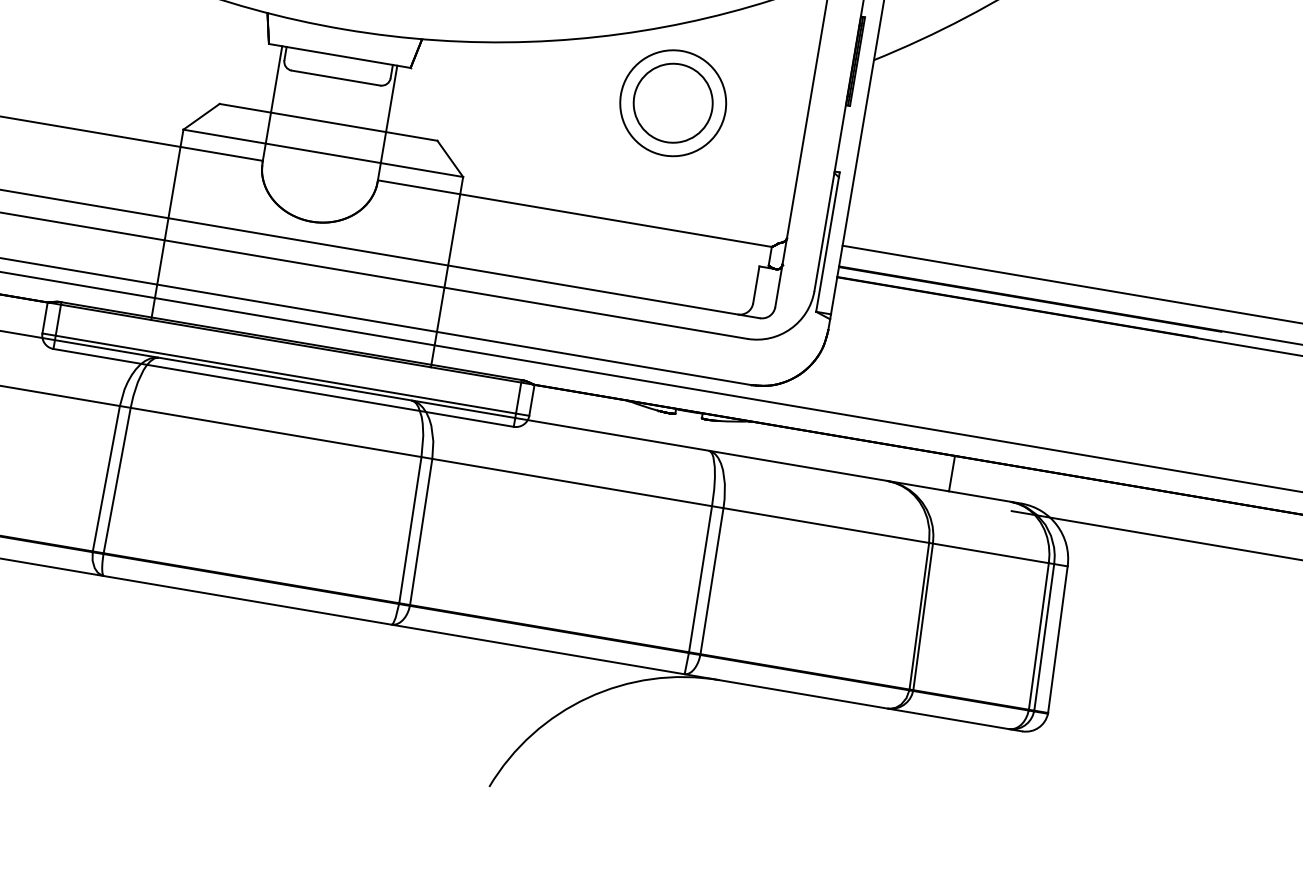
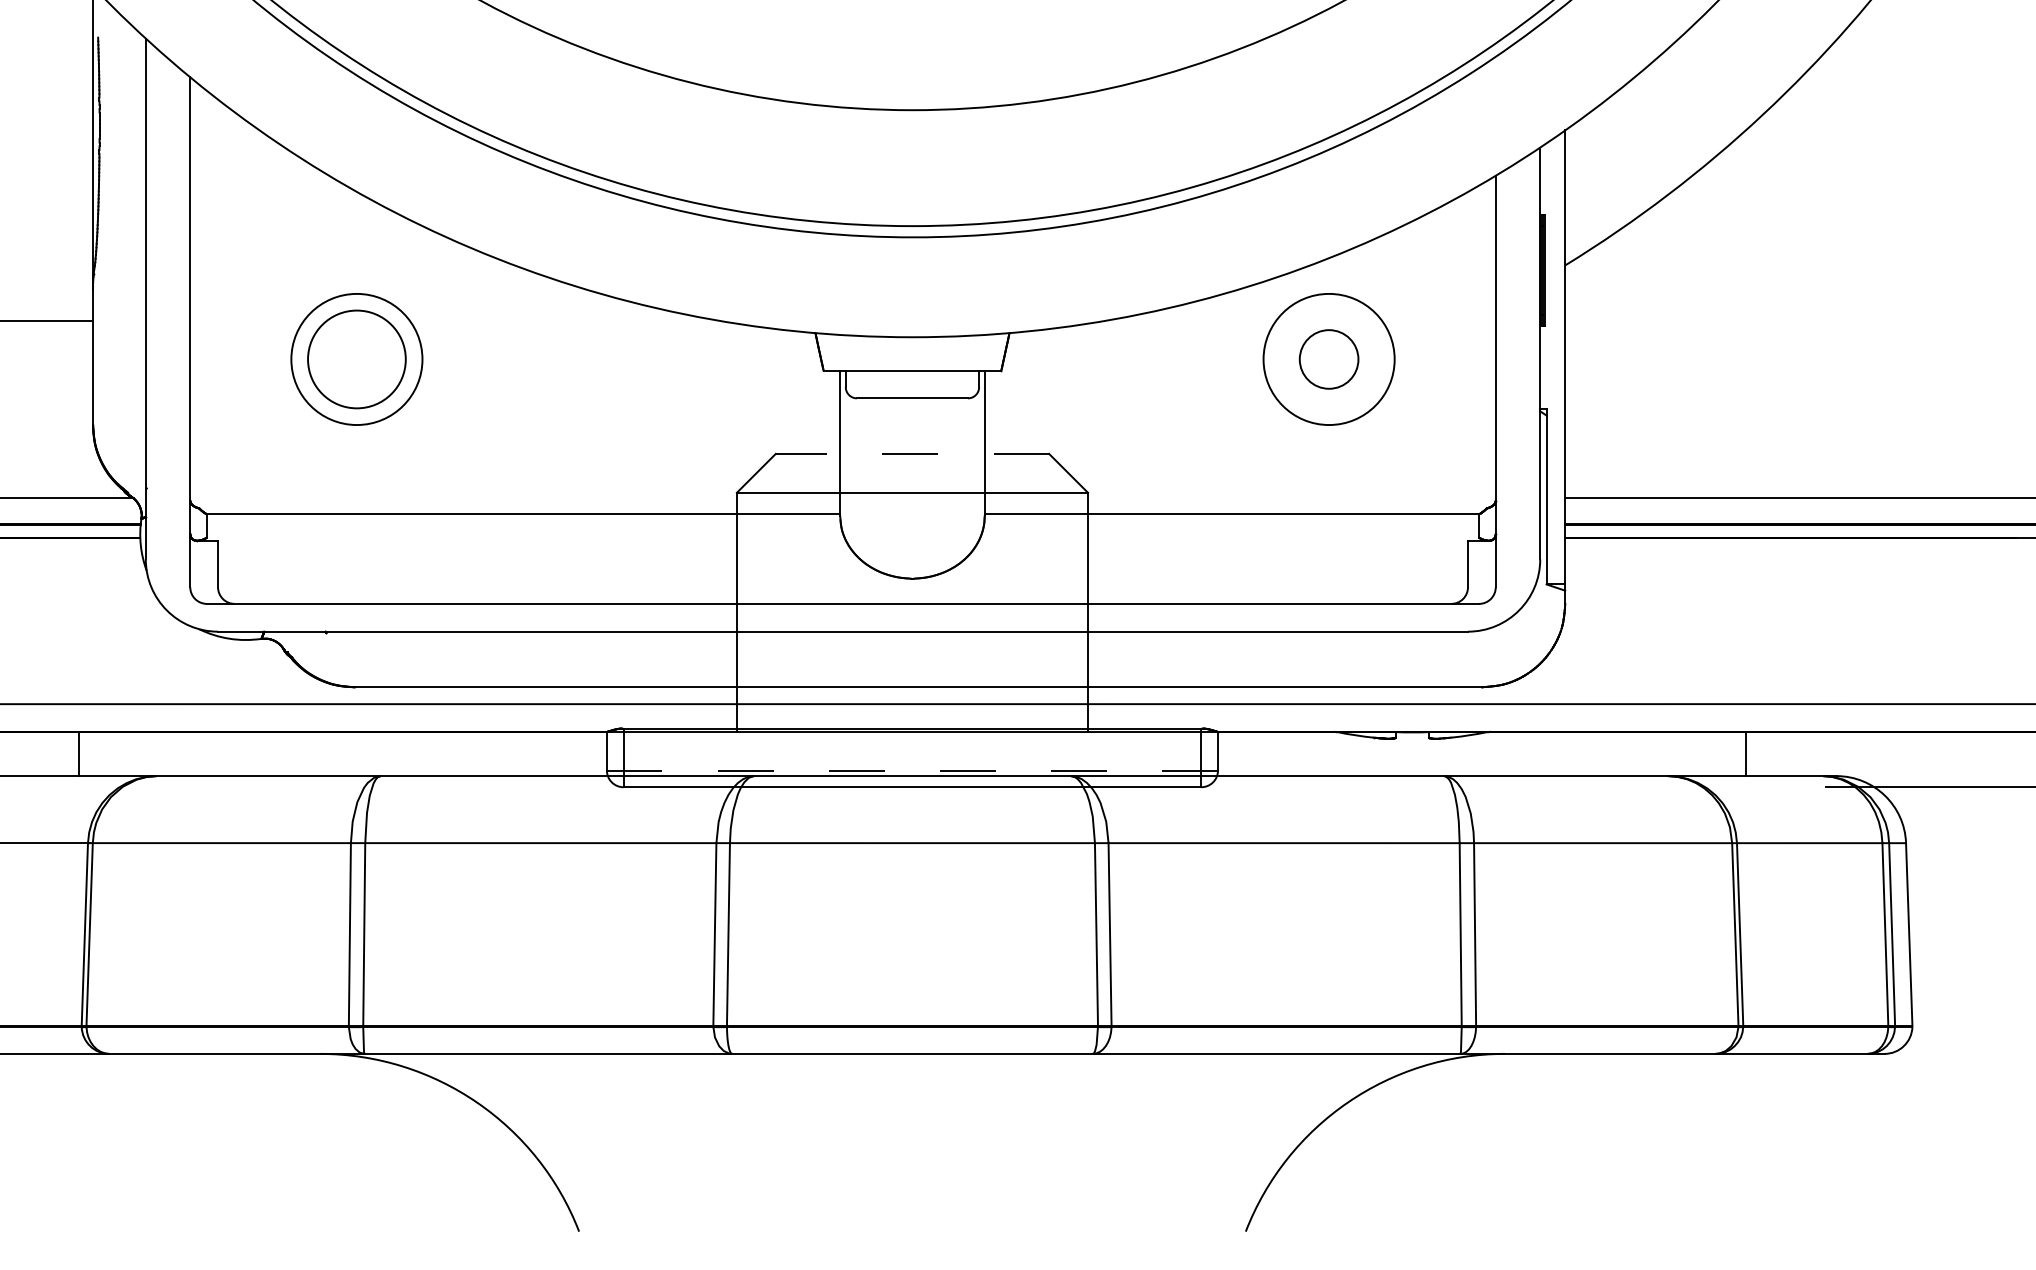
circle: (673, 103) -> (1329, 359), size x0.6
line: (328, 122) -> (912, 453), solid -> dashed
line: (285, 374) -> (912, 770), solid -> dashed

